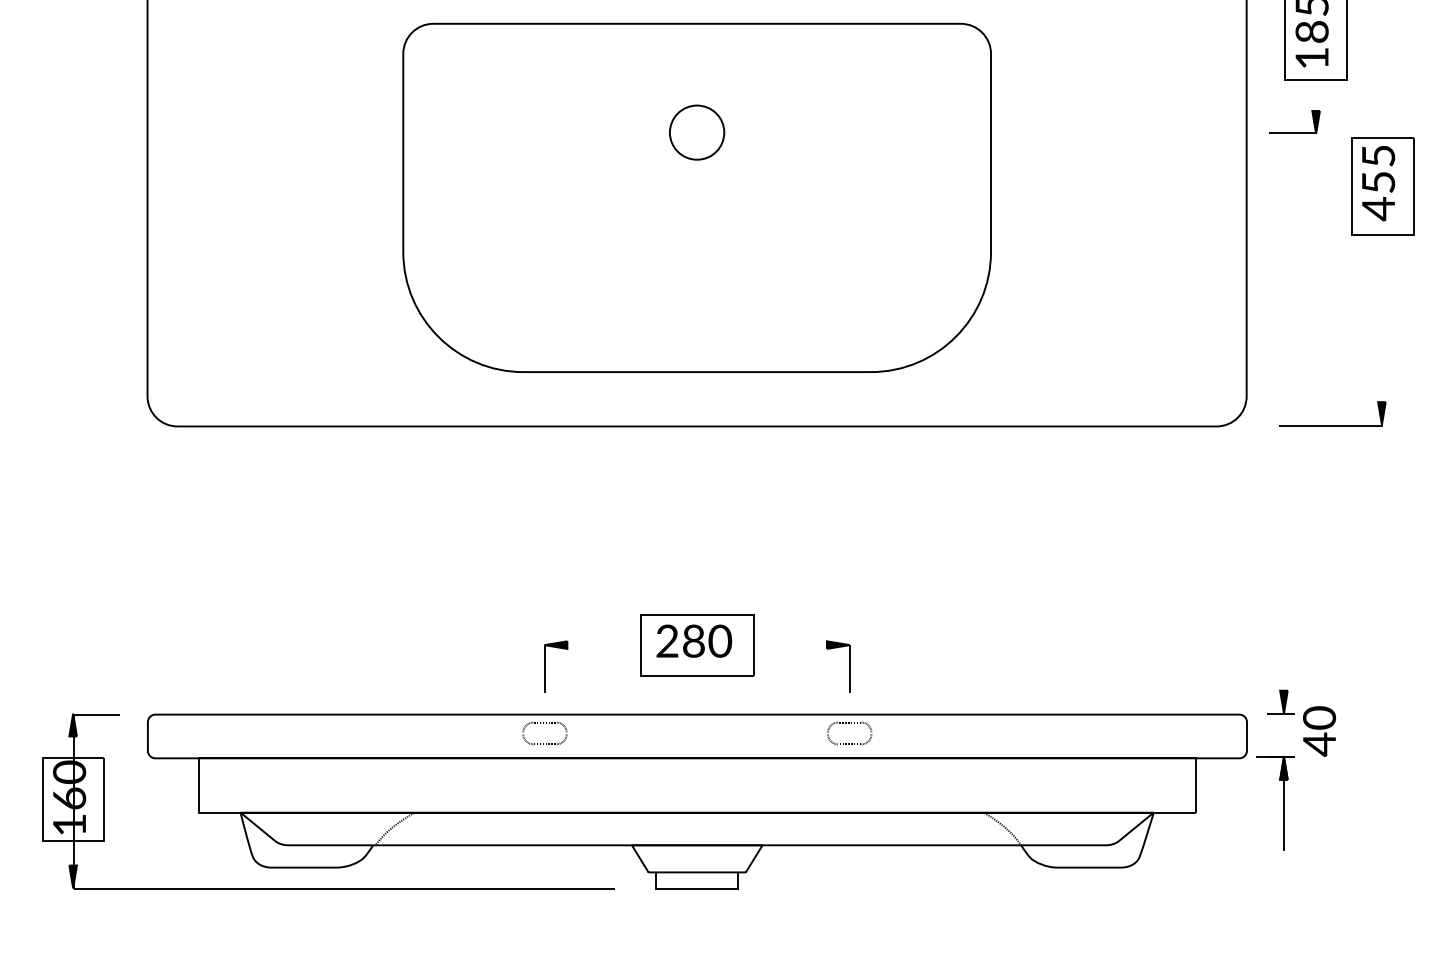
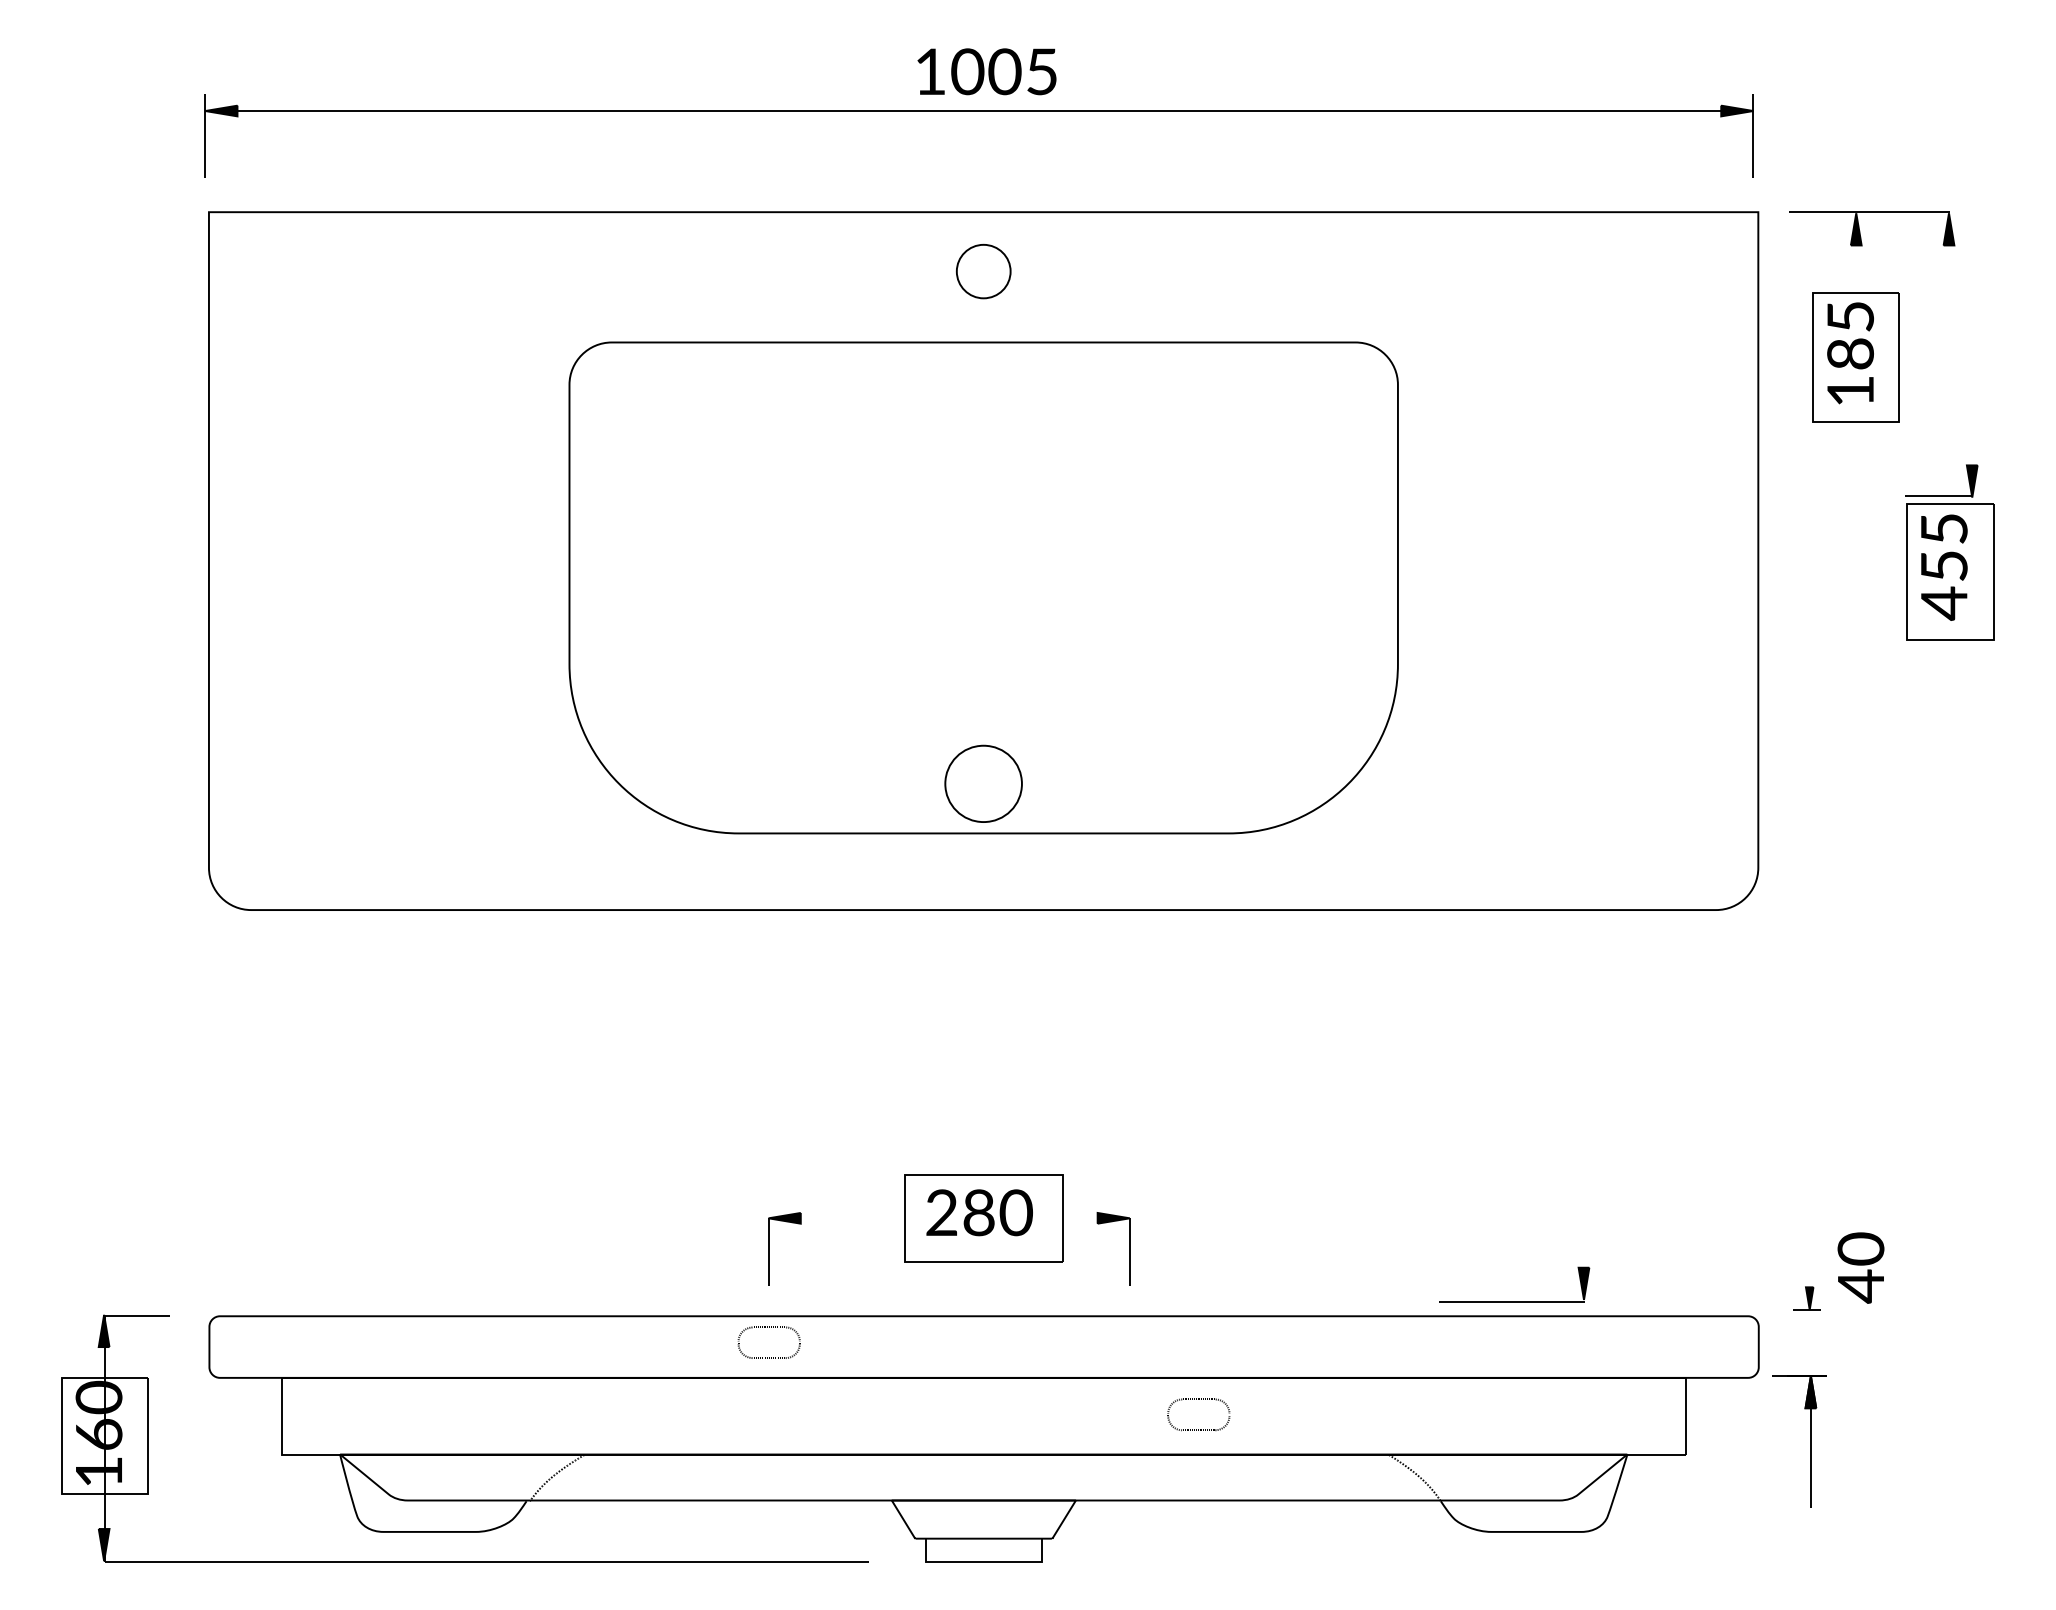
part: (696, 132) -> (983, 783), moved
part: (1294, 132) -> (1941, 495), moved
part: (1332, 426) -> (1514, 1301), moved
part: (849, 666) -> (1129, 1248), moved
part: (1280, 702) -> (1806, 1298), size x0.7
part: (849, 722) -> (1198, 1399), moved
text: (1319, 731) -> (1860, 1267), moved

